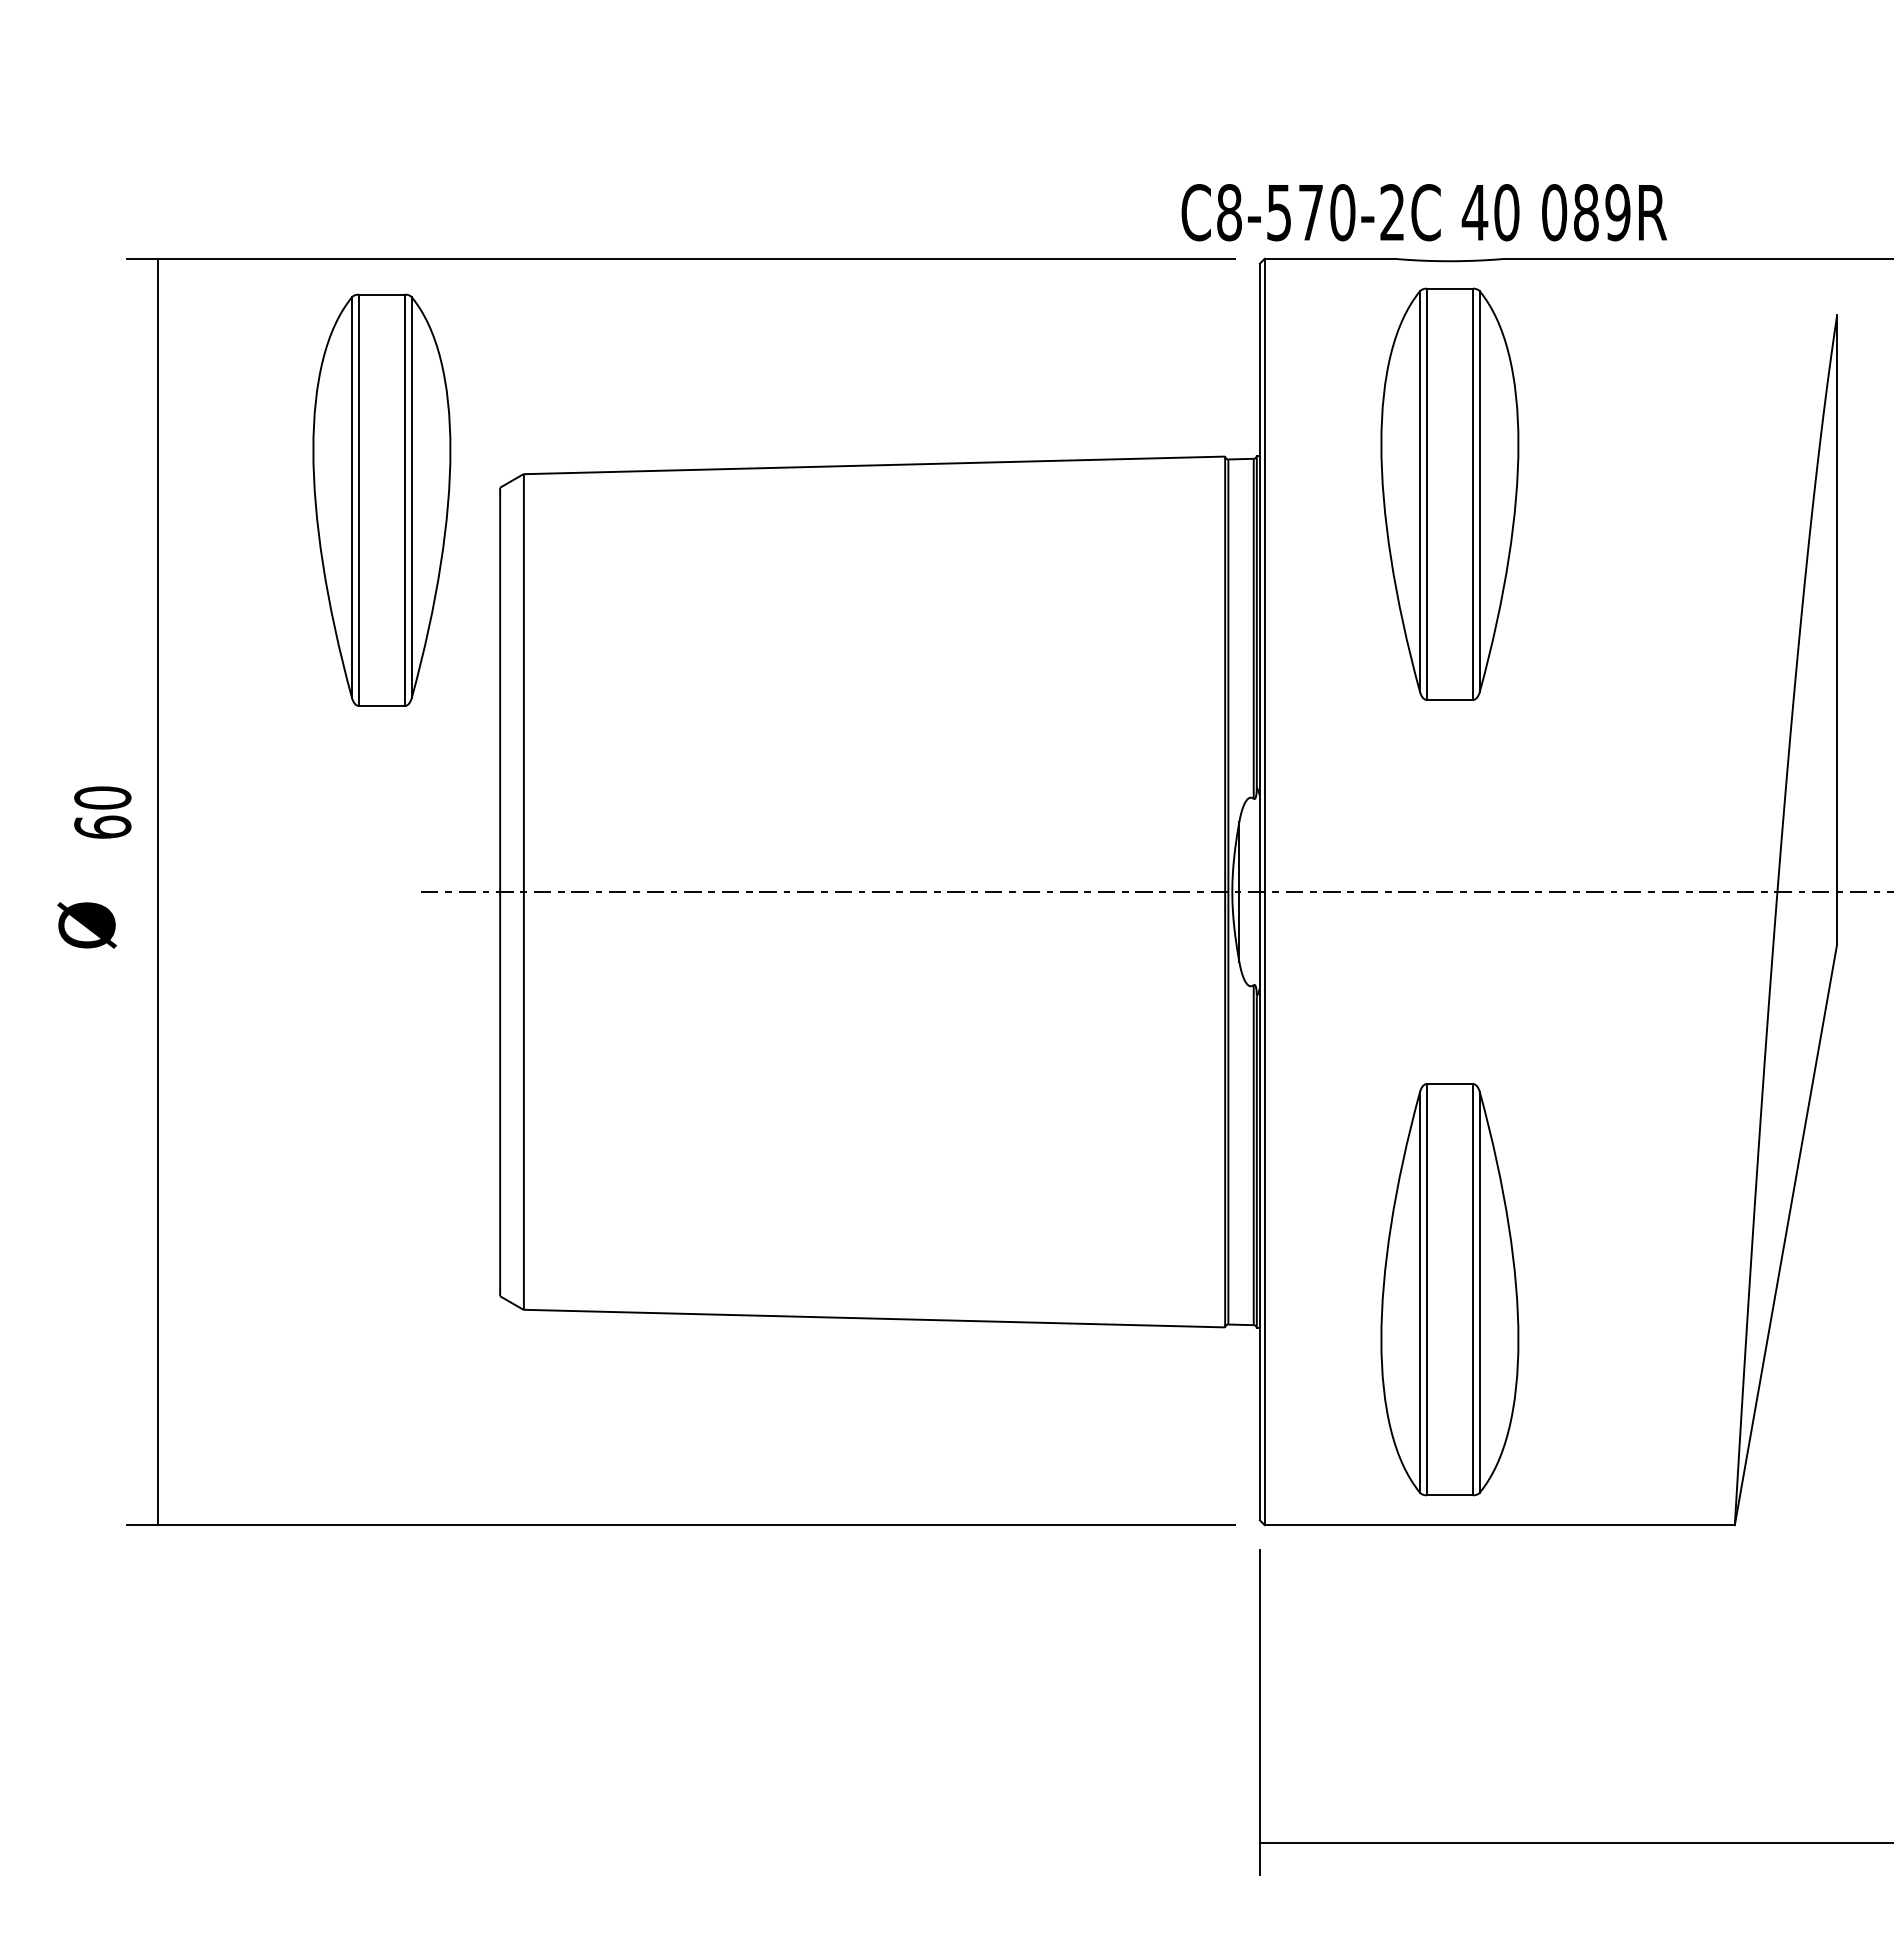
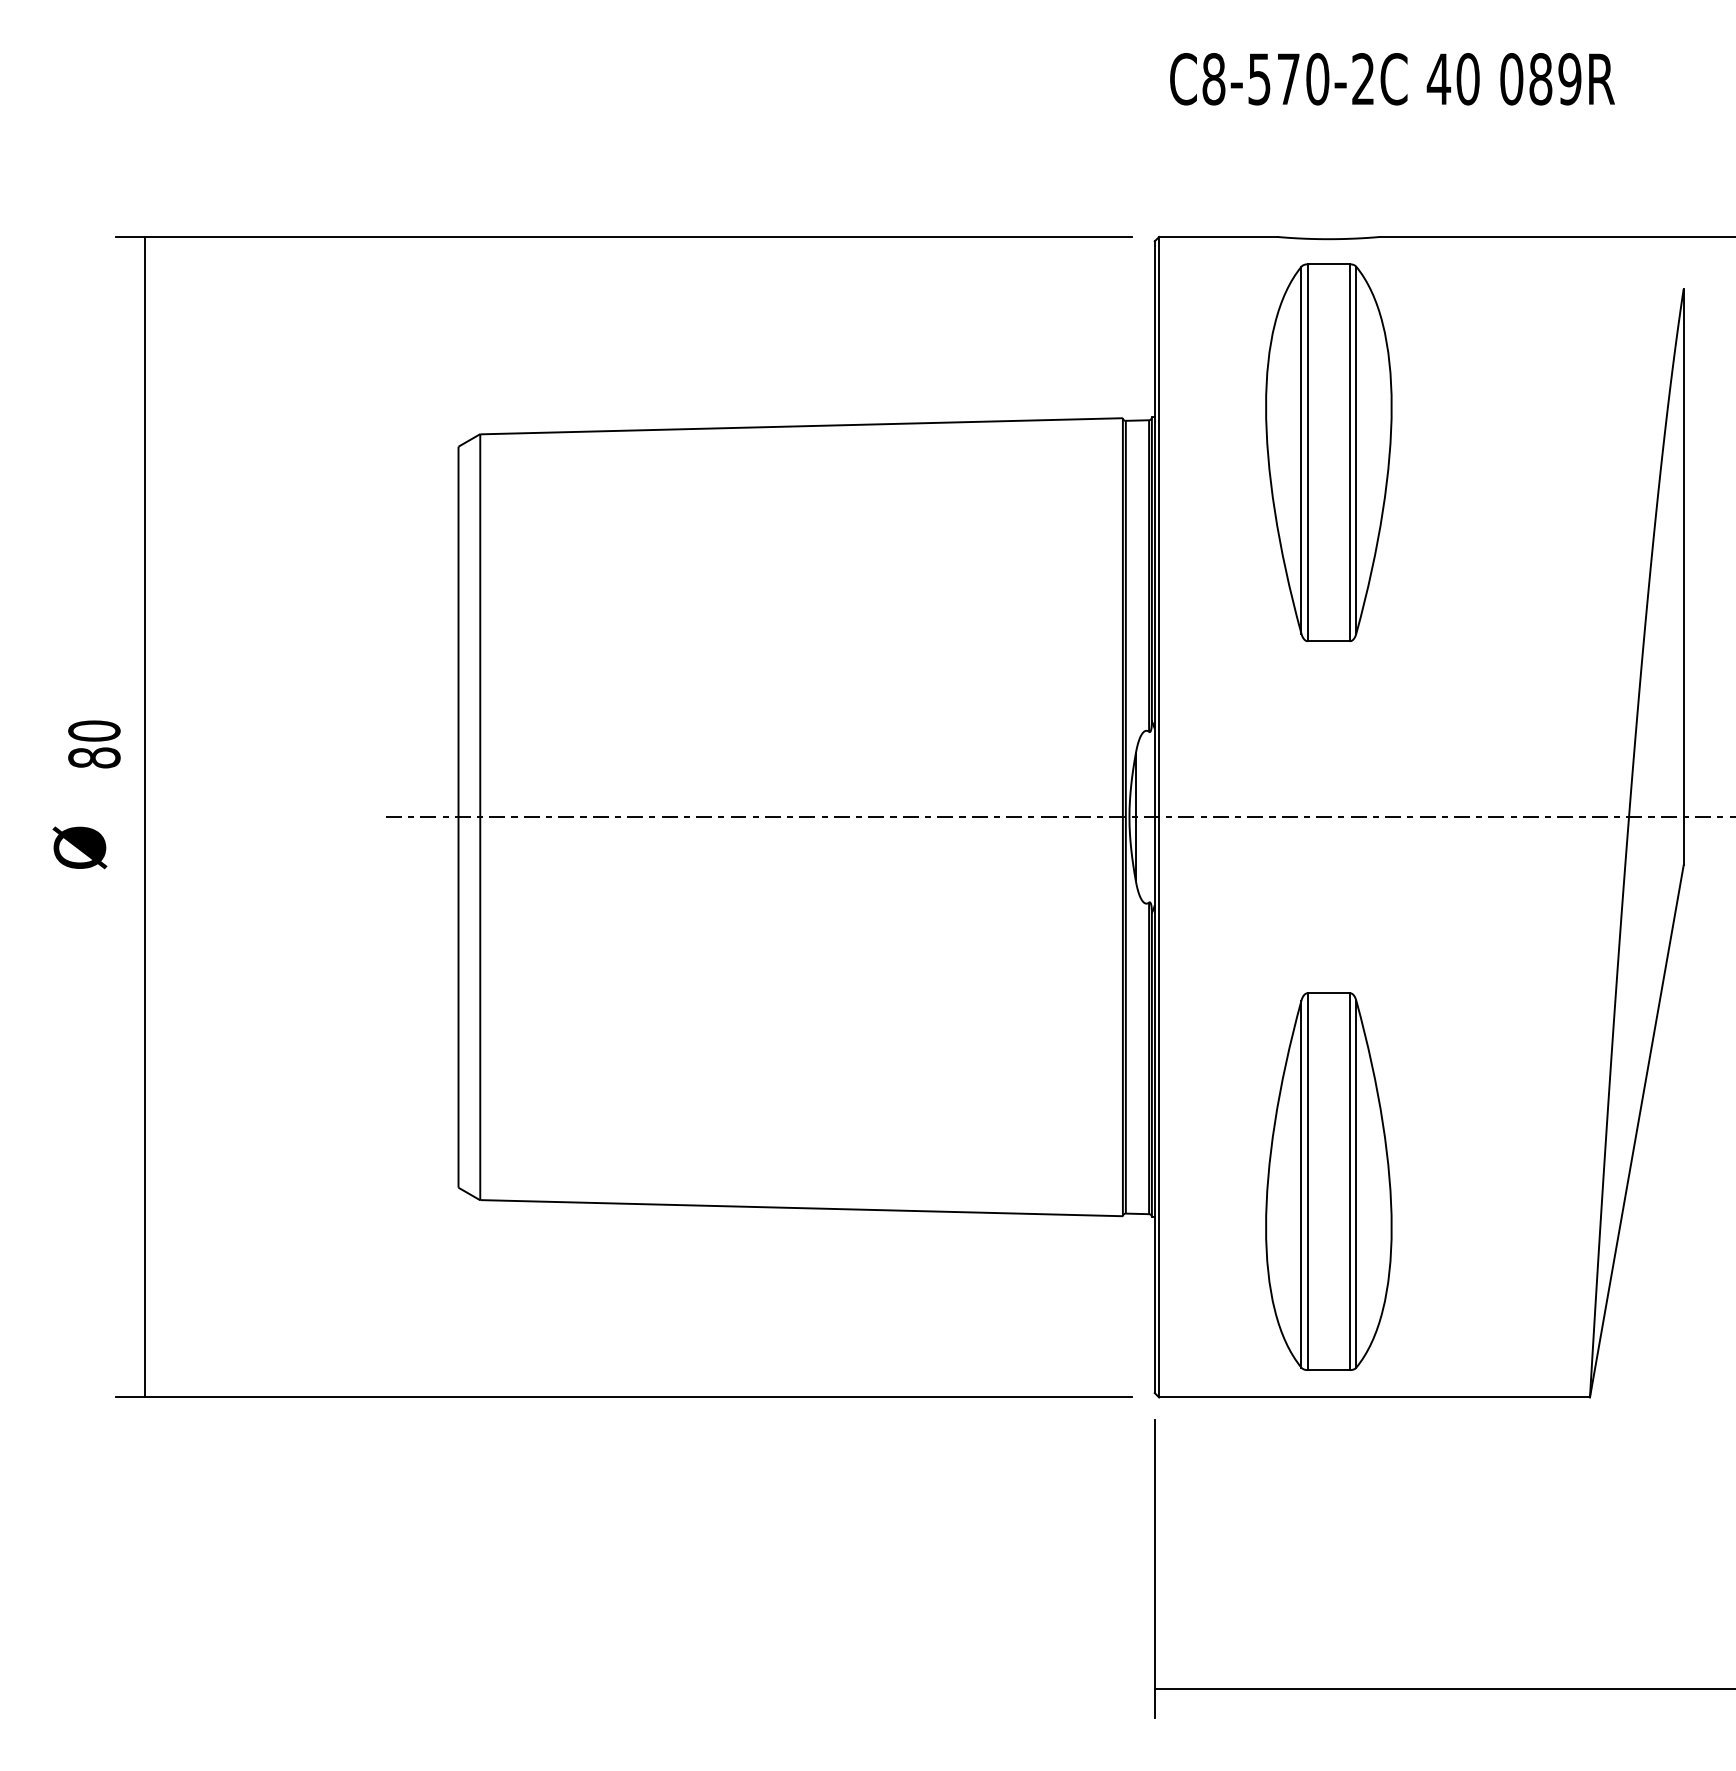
text: (1423, 212) -> (1391, 79), moved
part: (381, 499) -> (349, 457), removed
text: (102, 826) -> (94, 757), 60 -> 80

